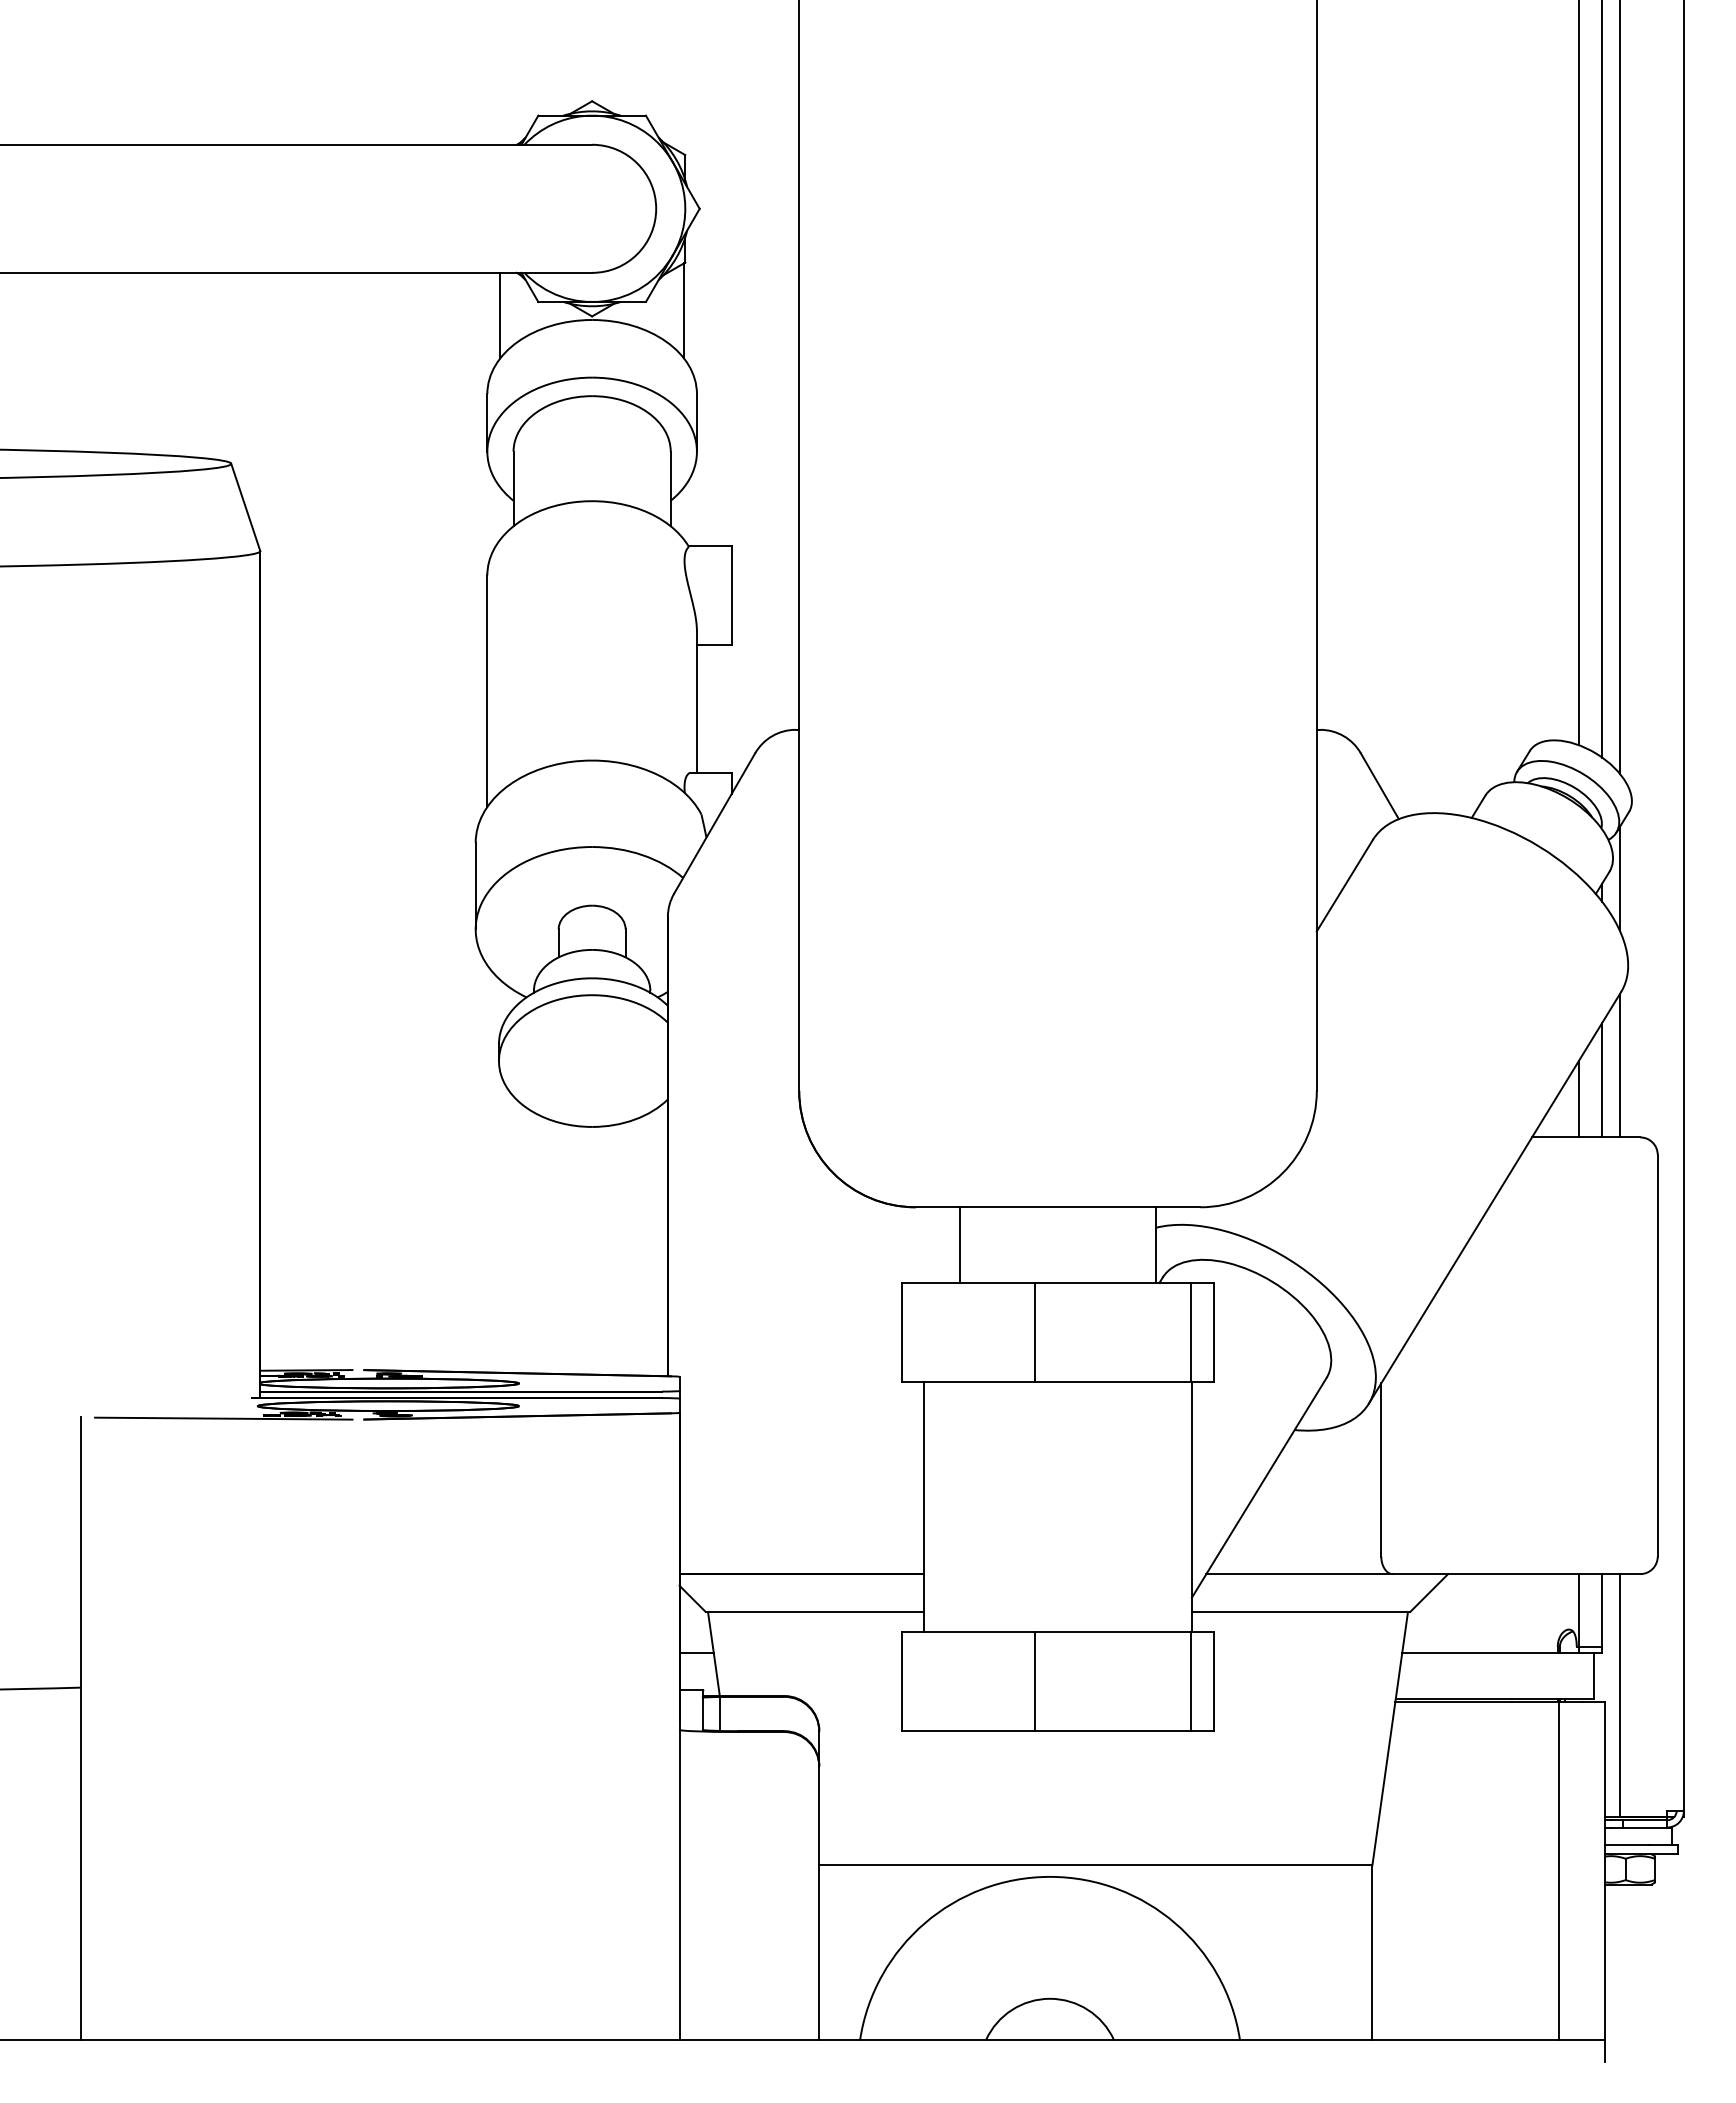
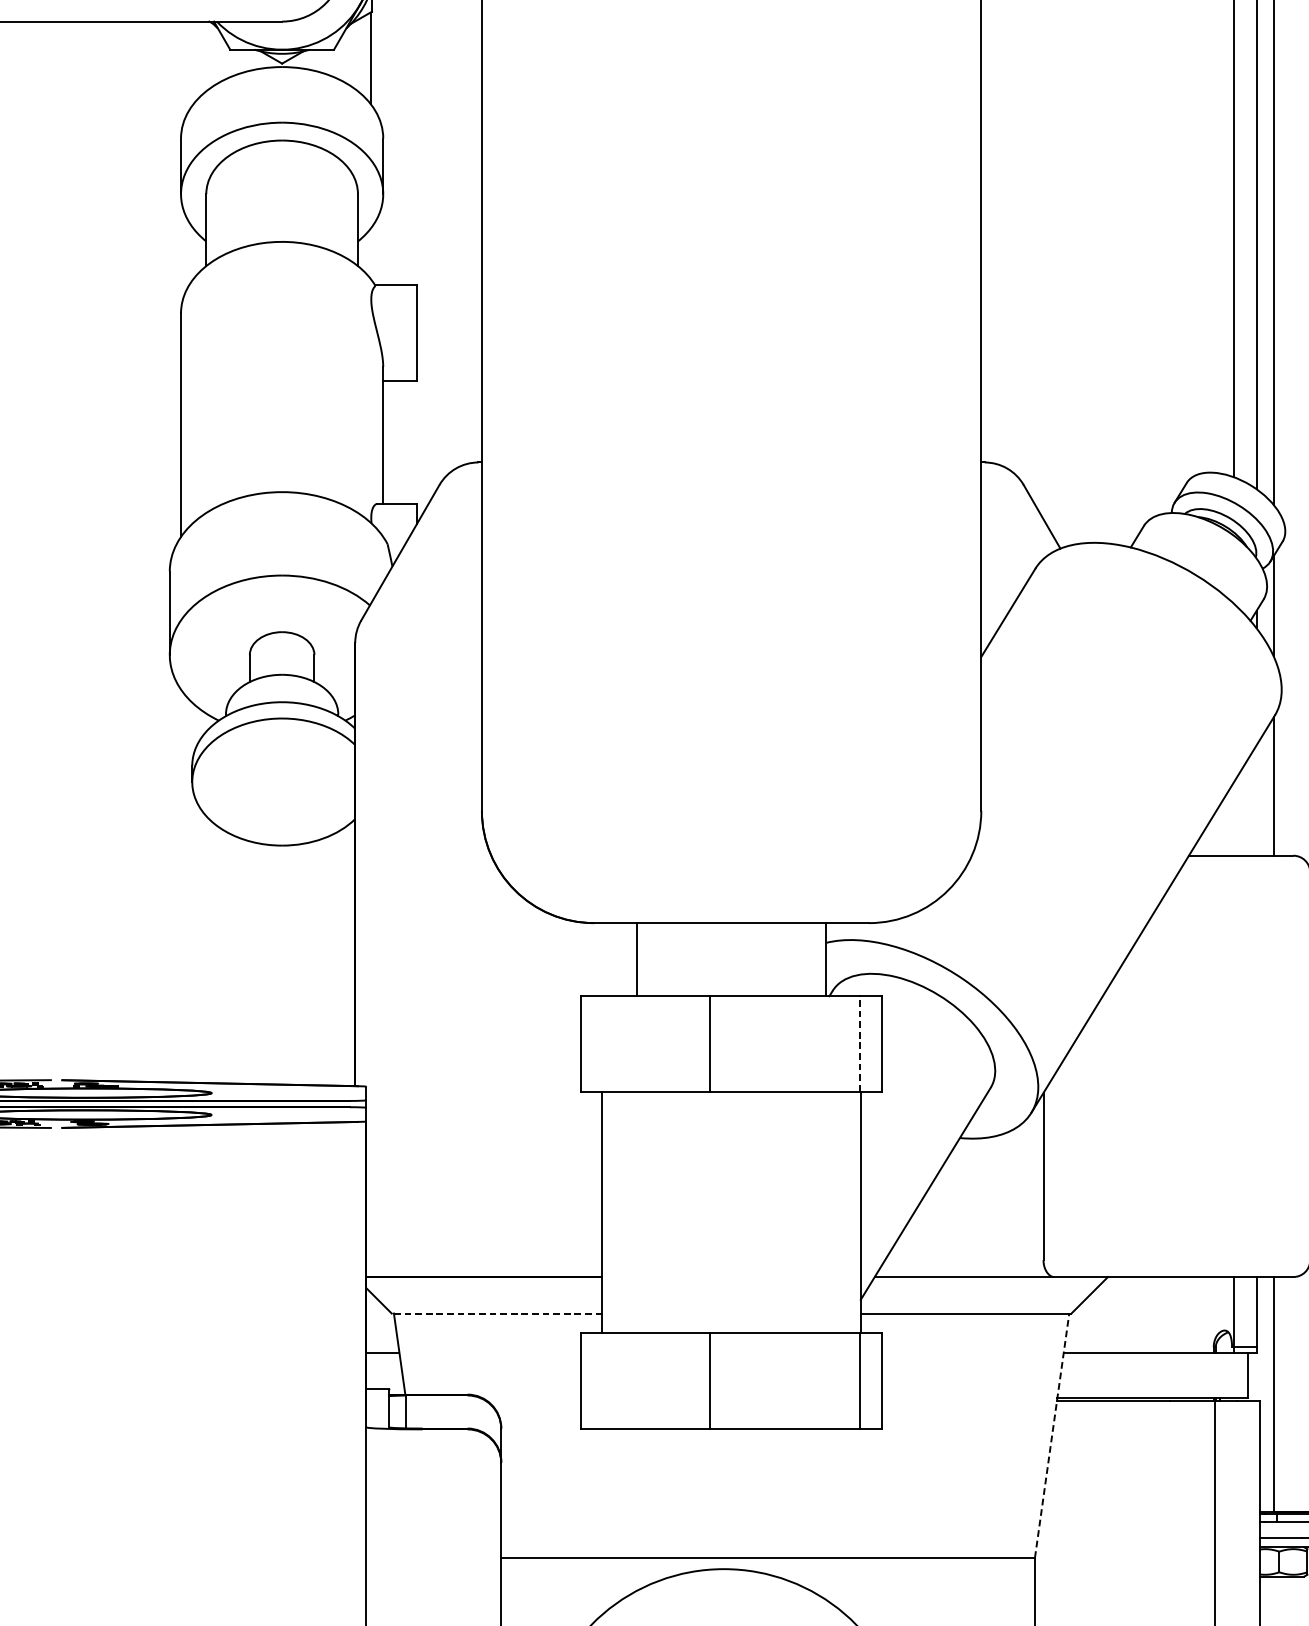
line: (500, 315) -> (193, 62), removed
line: (1602, 1079) -> (1256, 799), removed
line: (1578, 1098) -> (1233, 818), removed
line: (1190, 1331) -> (859, 1042), solid -> dashed
line: (814, 1611) -> (496, 1313), solid -> dashed
line: (1390, 1738) -> (1052, 1435), solid -> dashed

